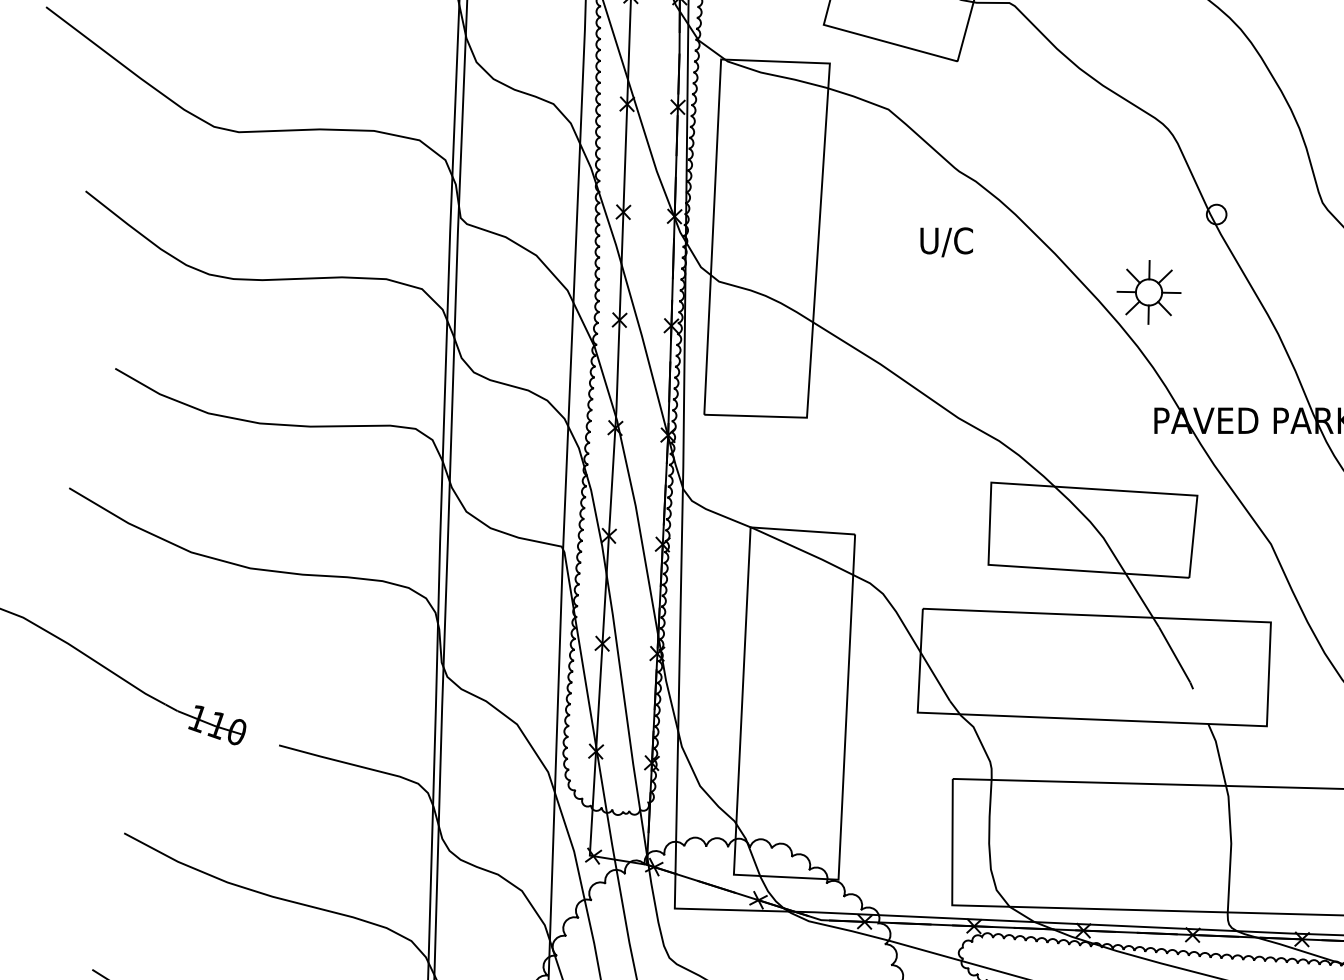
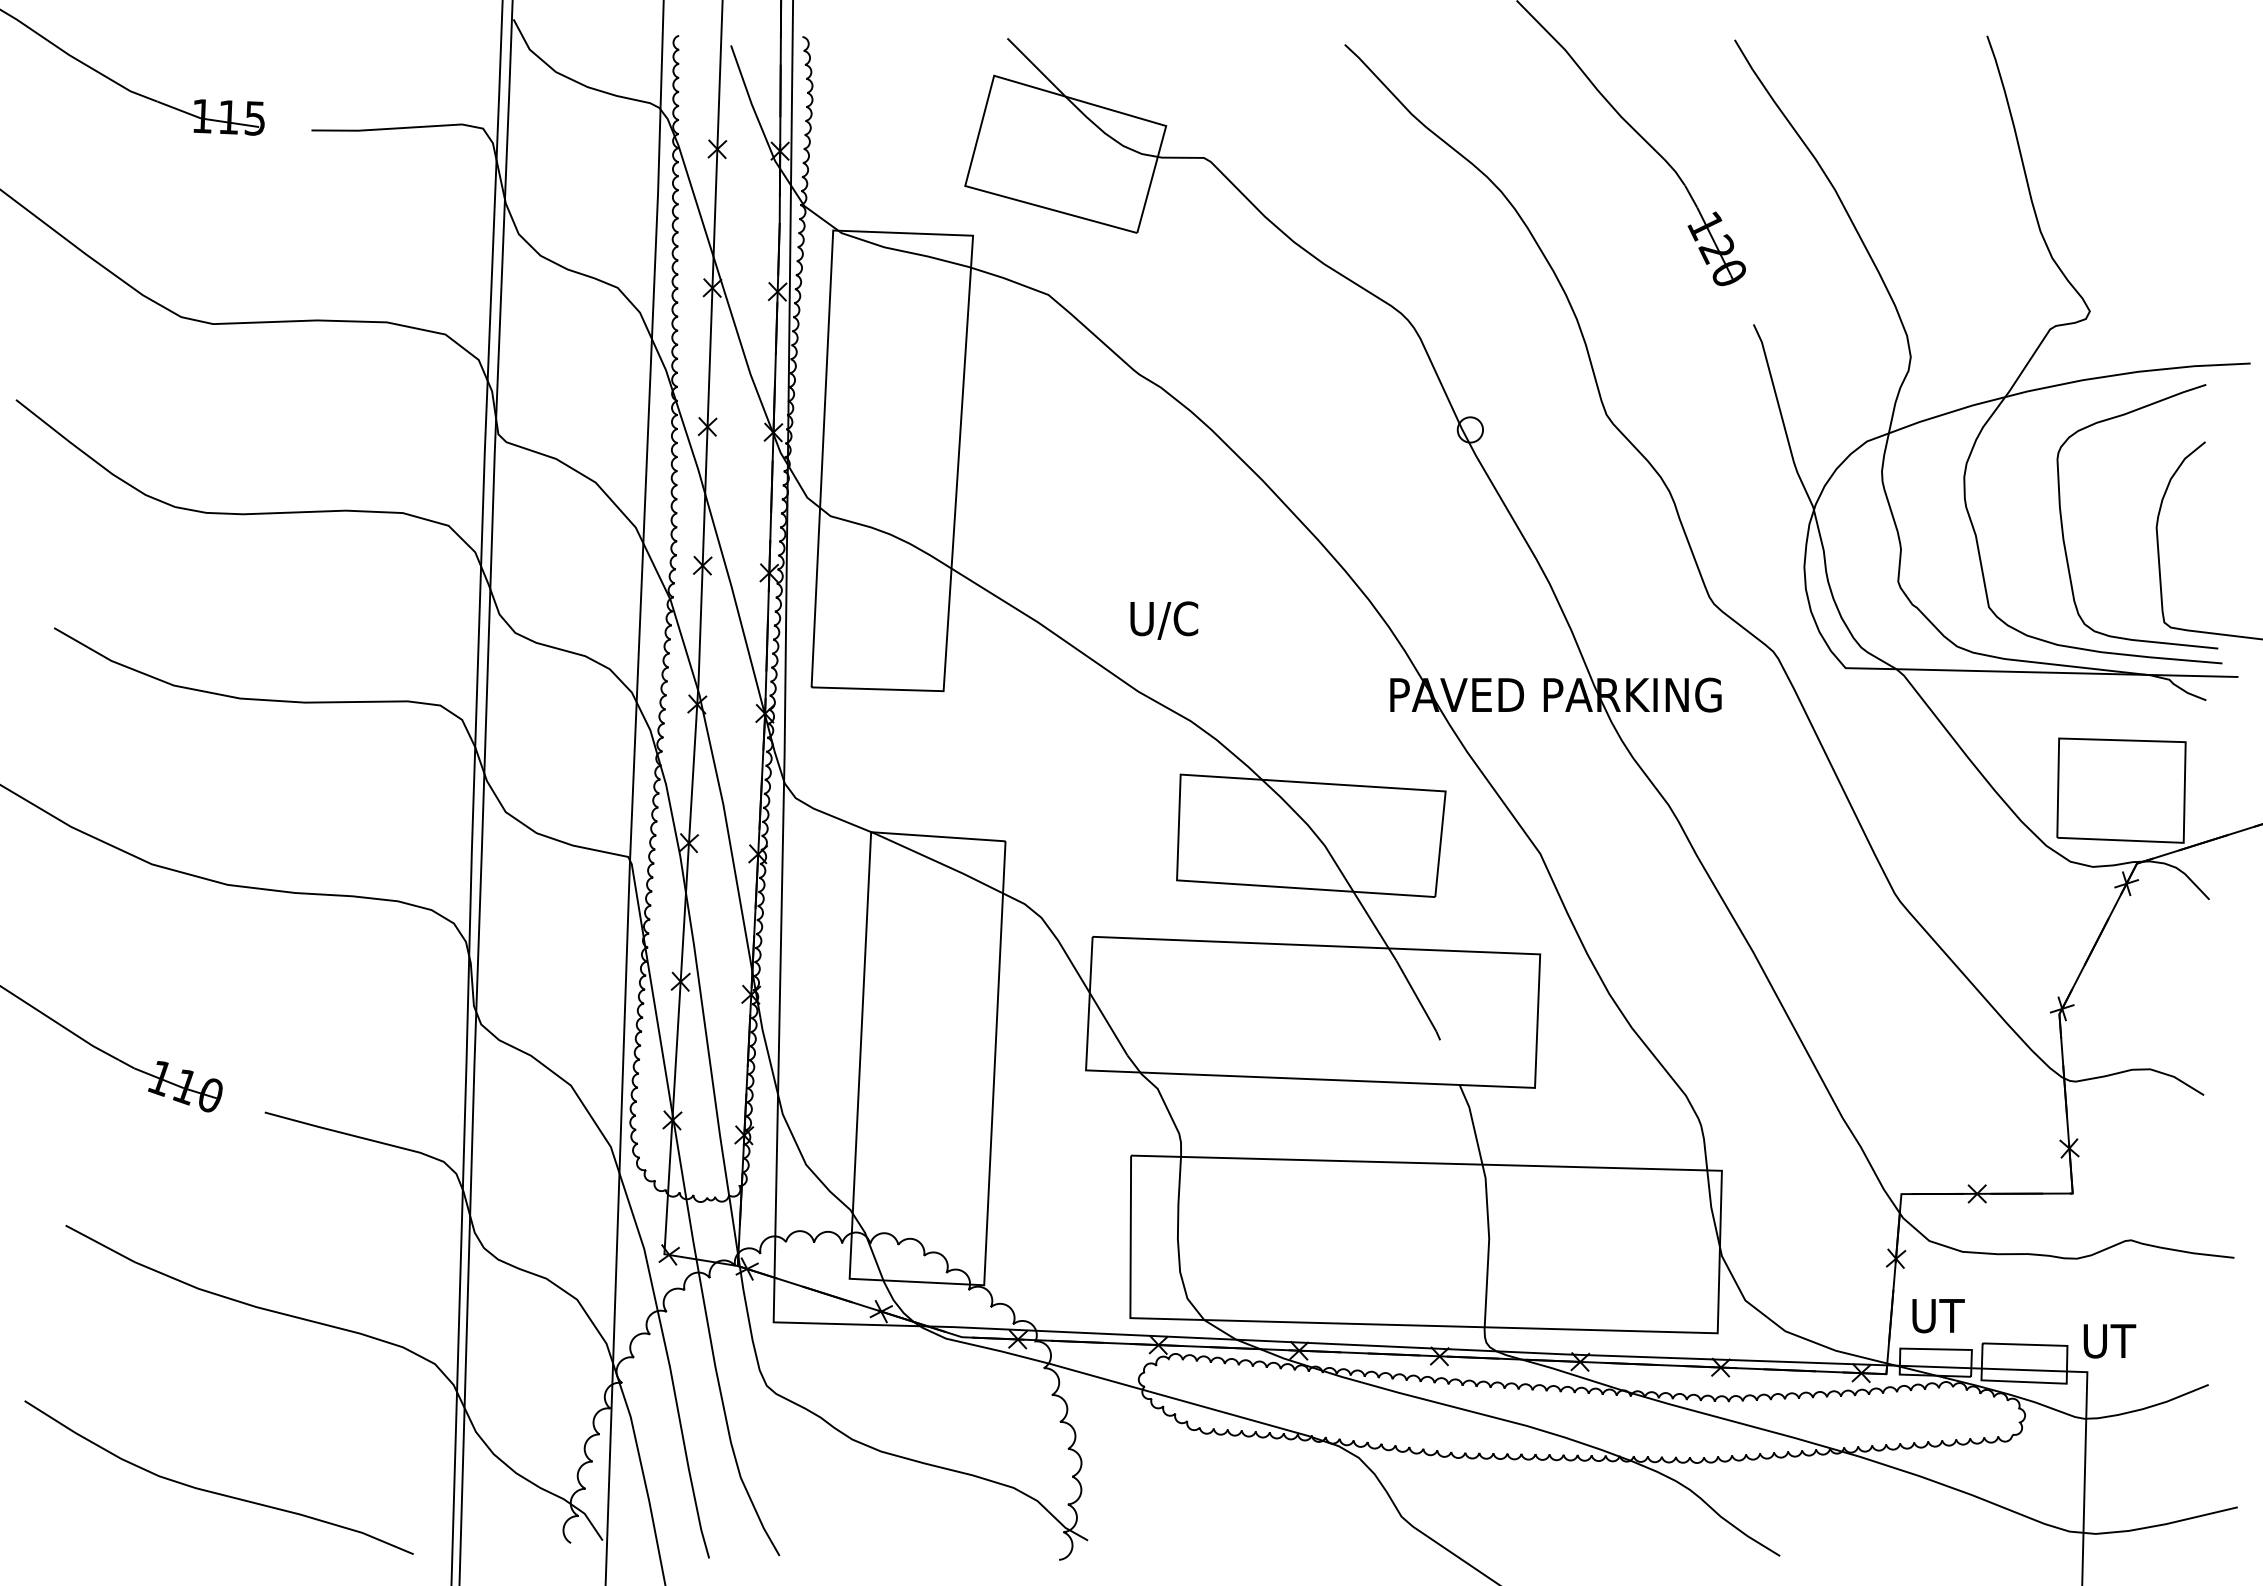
text: (946, 242) -> (1164, 620), moved
part: (1149, 291) -> (1383, 529), removed

